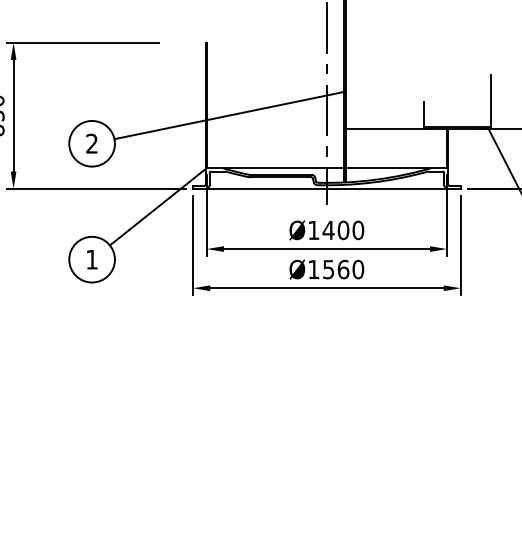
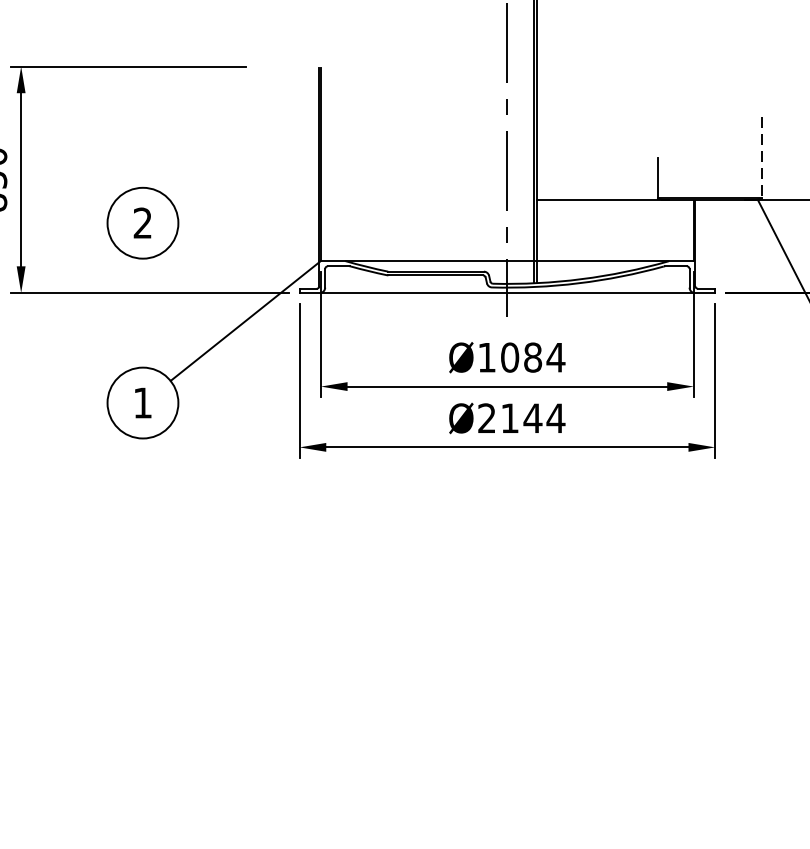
line: (490, 102) -> (761, 159), solid -> dashed
line: (229, 115) -> (356, 179), removed
text: (343, 230) -> (532, 357), Ø1400 -> Ø1084
text: (336, 269) -> (522, 418), Ø1560 -> Ø2144

